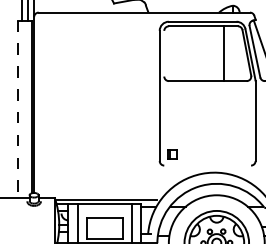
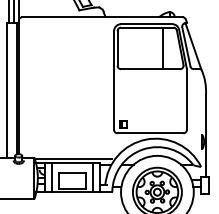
line: (164, 53) -> (117, 48), added
line: (17, 109) -> (6, 90), dashed -> solid
line: (207, 165) -> (150, 133), added

